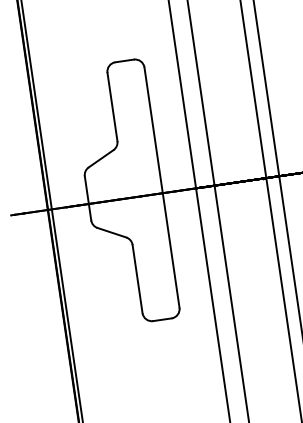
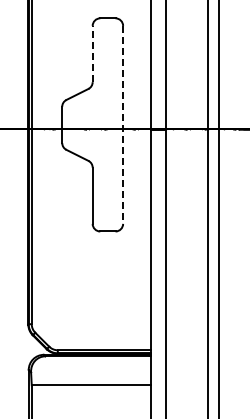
line: (112, 106) -> (92, 53), solid -> dashed
line: (162, 187) -> (123, 124), solid -> dashed

